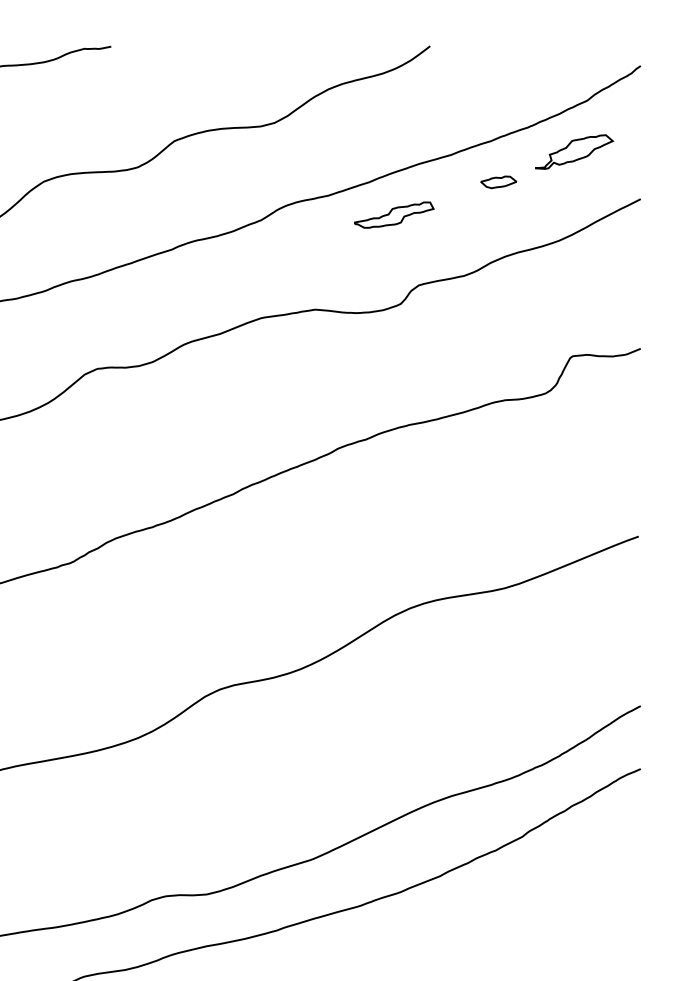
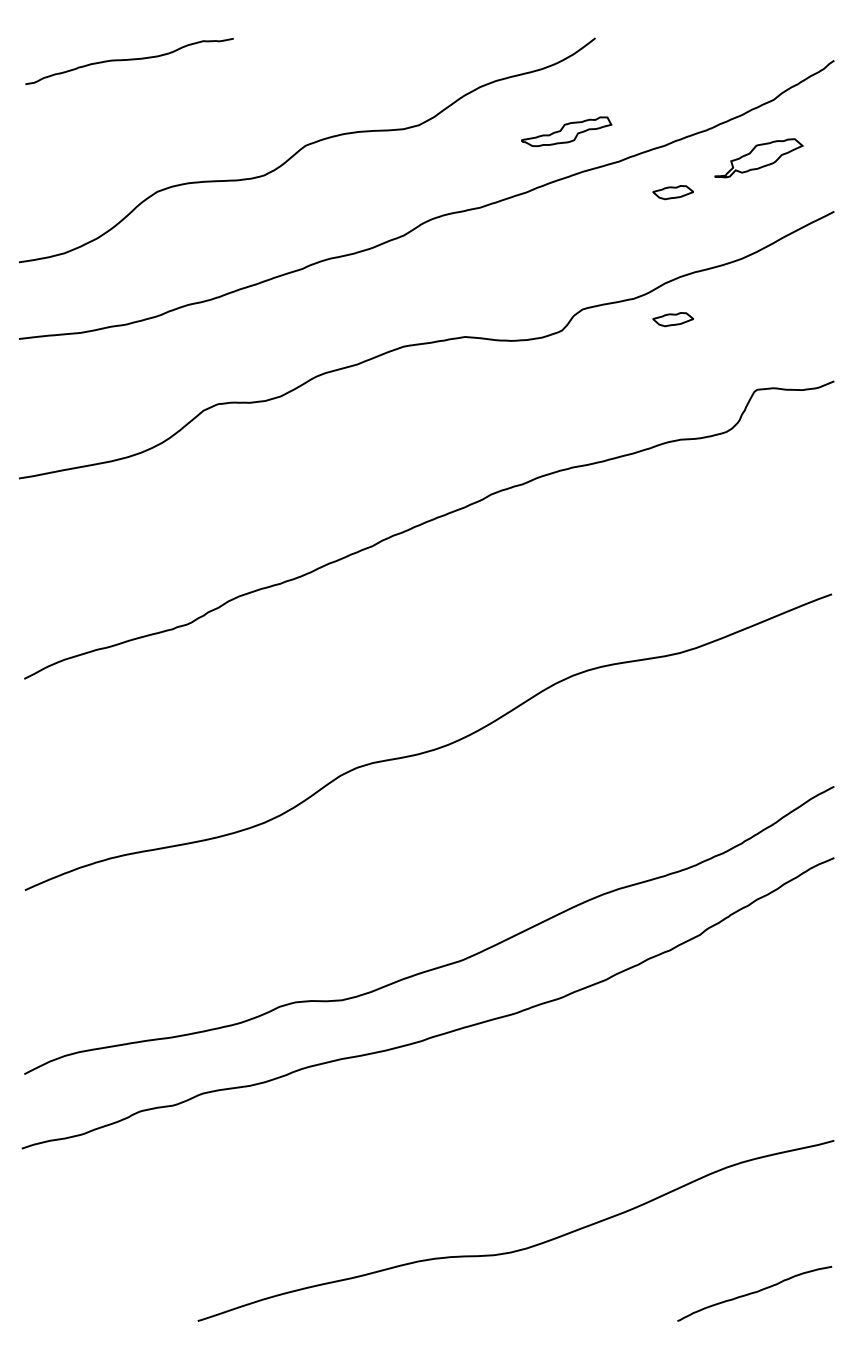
part: (394, 214) -> (566, 131), moved
part: (498, 294) -> (672, 319), added

